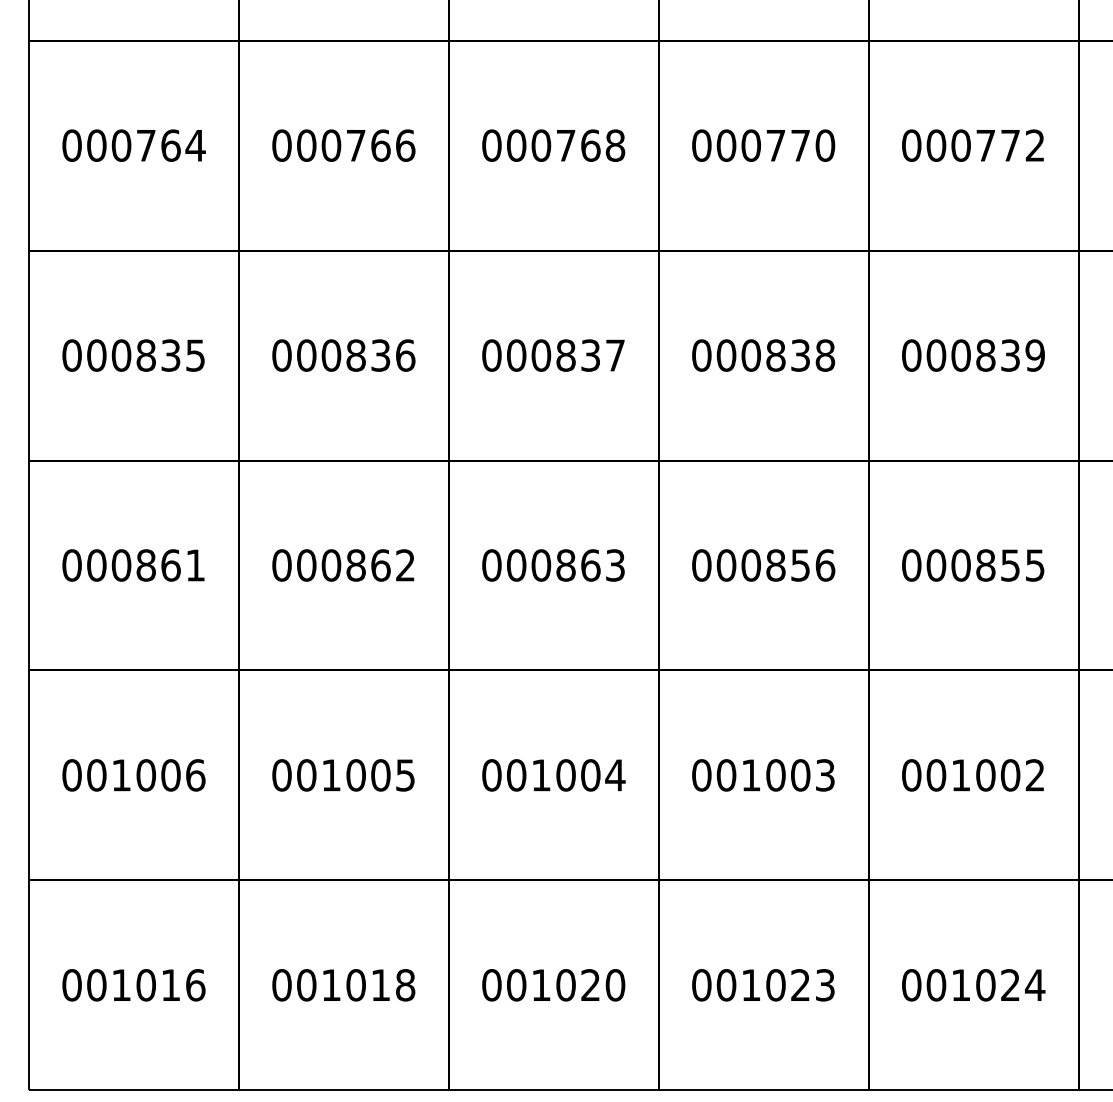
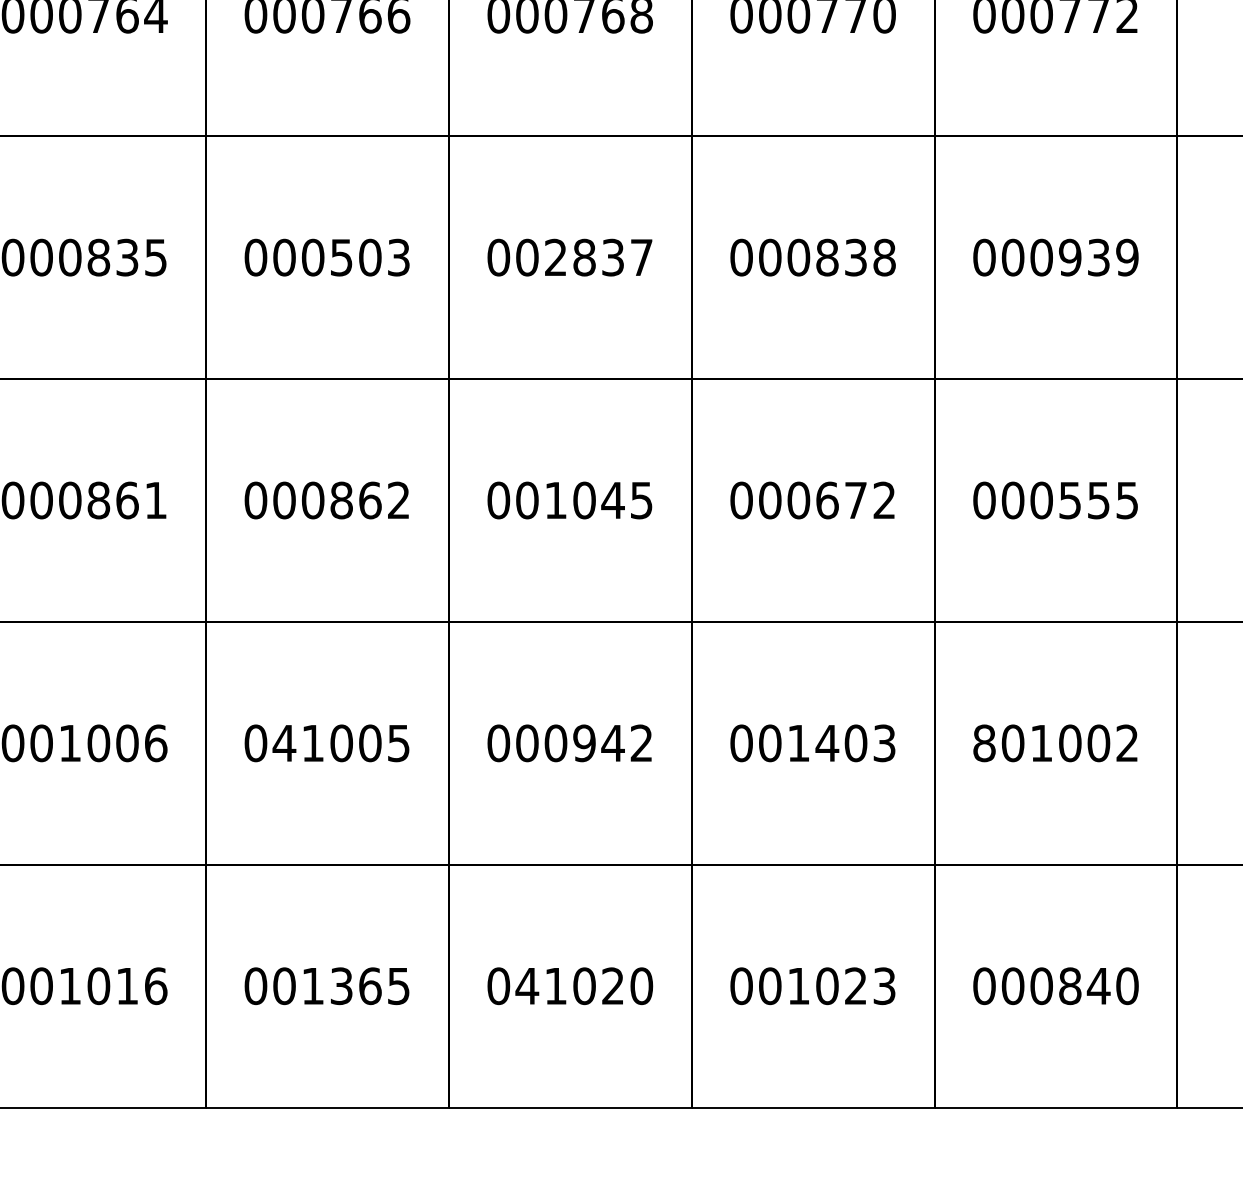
text: (380, 355) -> (369, 257), 000836 -> 000503
text: (541, 355) -> (556, 257), 000837 -> 002837
text: (985, 355) -> (1069, 257), 000839 -> 000939
text: (577, 565) -> (597, 500), 000863 -> 001045
text: (800, 565) -> (855, 500), 000856 -> 000672
text: (985, 565) -> (1069, 500), 000855 -> 000555
text: (306, 775) -> (284, 743), 001005 -> 041005
text: (578, 775) -> (598, 743), 001004 -> 000942
text: (775, 775) -> (826, 743), 001003 -> 001403
text: (911, 775) -> (984, 743), 001002 -> 801002
text: (380, 985) -> (369, 986), 001018 -> 001365
text: (516, 985) -> (527, 986), 001020 -> 041020
text: (998, 985) -> (1084, 986), 001024 -> 000840

